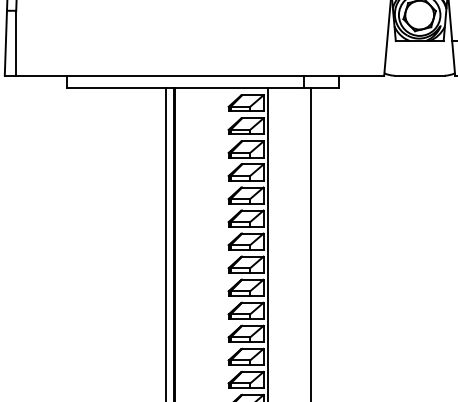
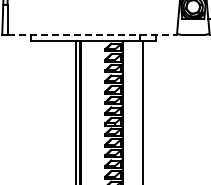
line: (200, 75) -> (92, 34), solid -> dashed

